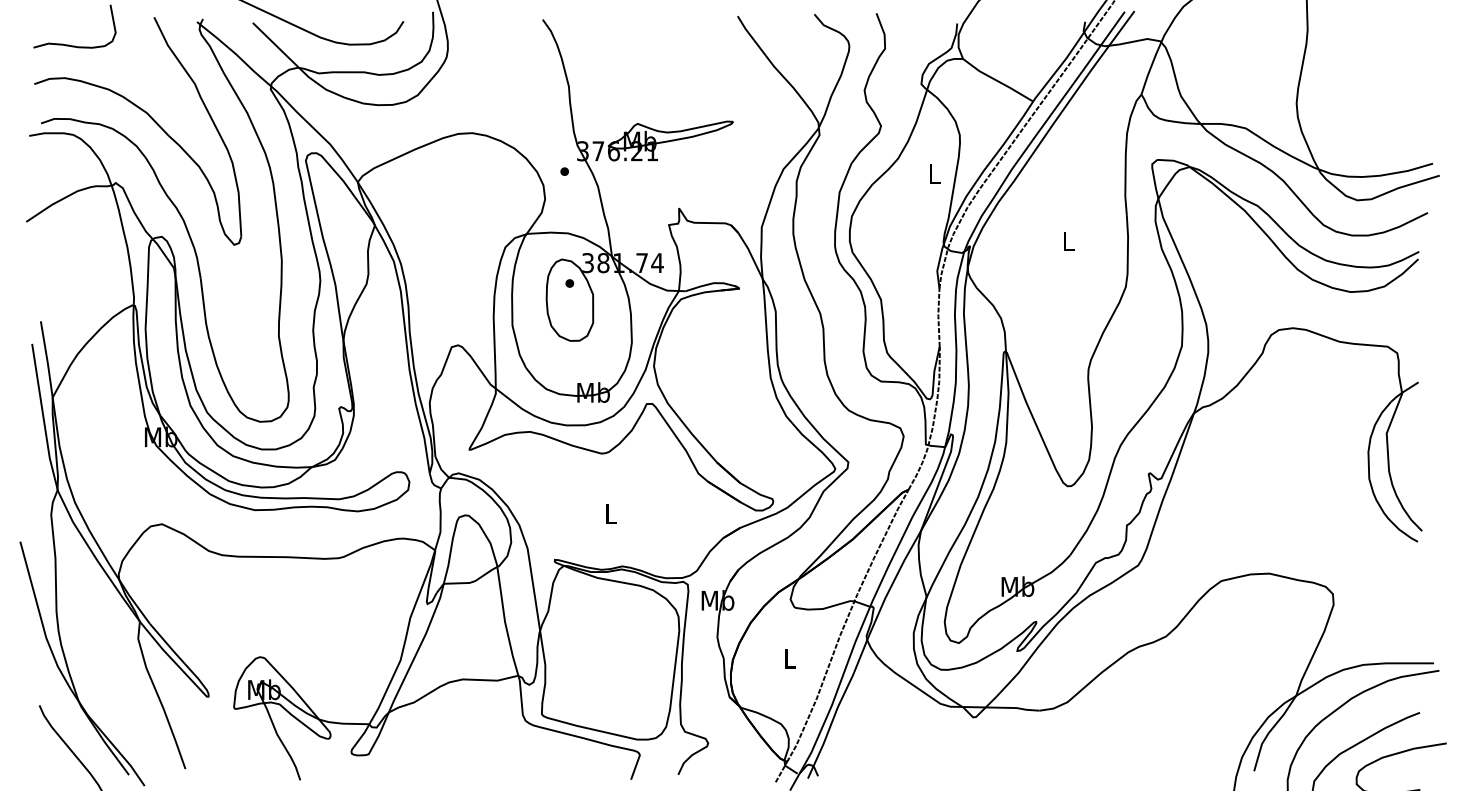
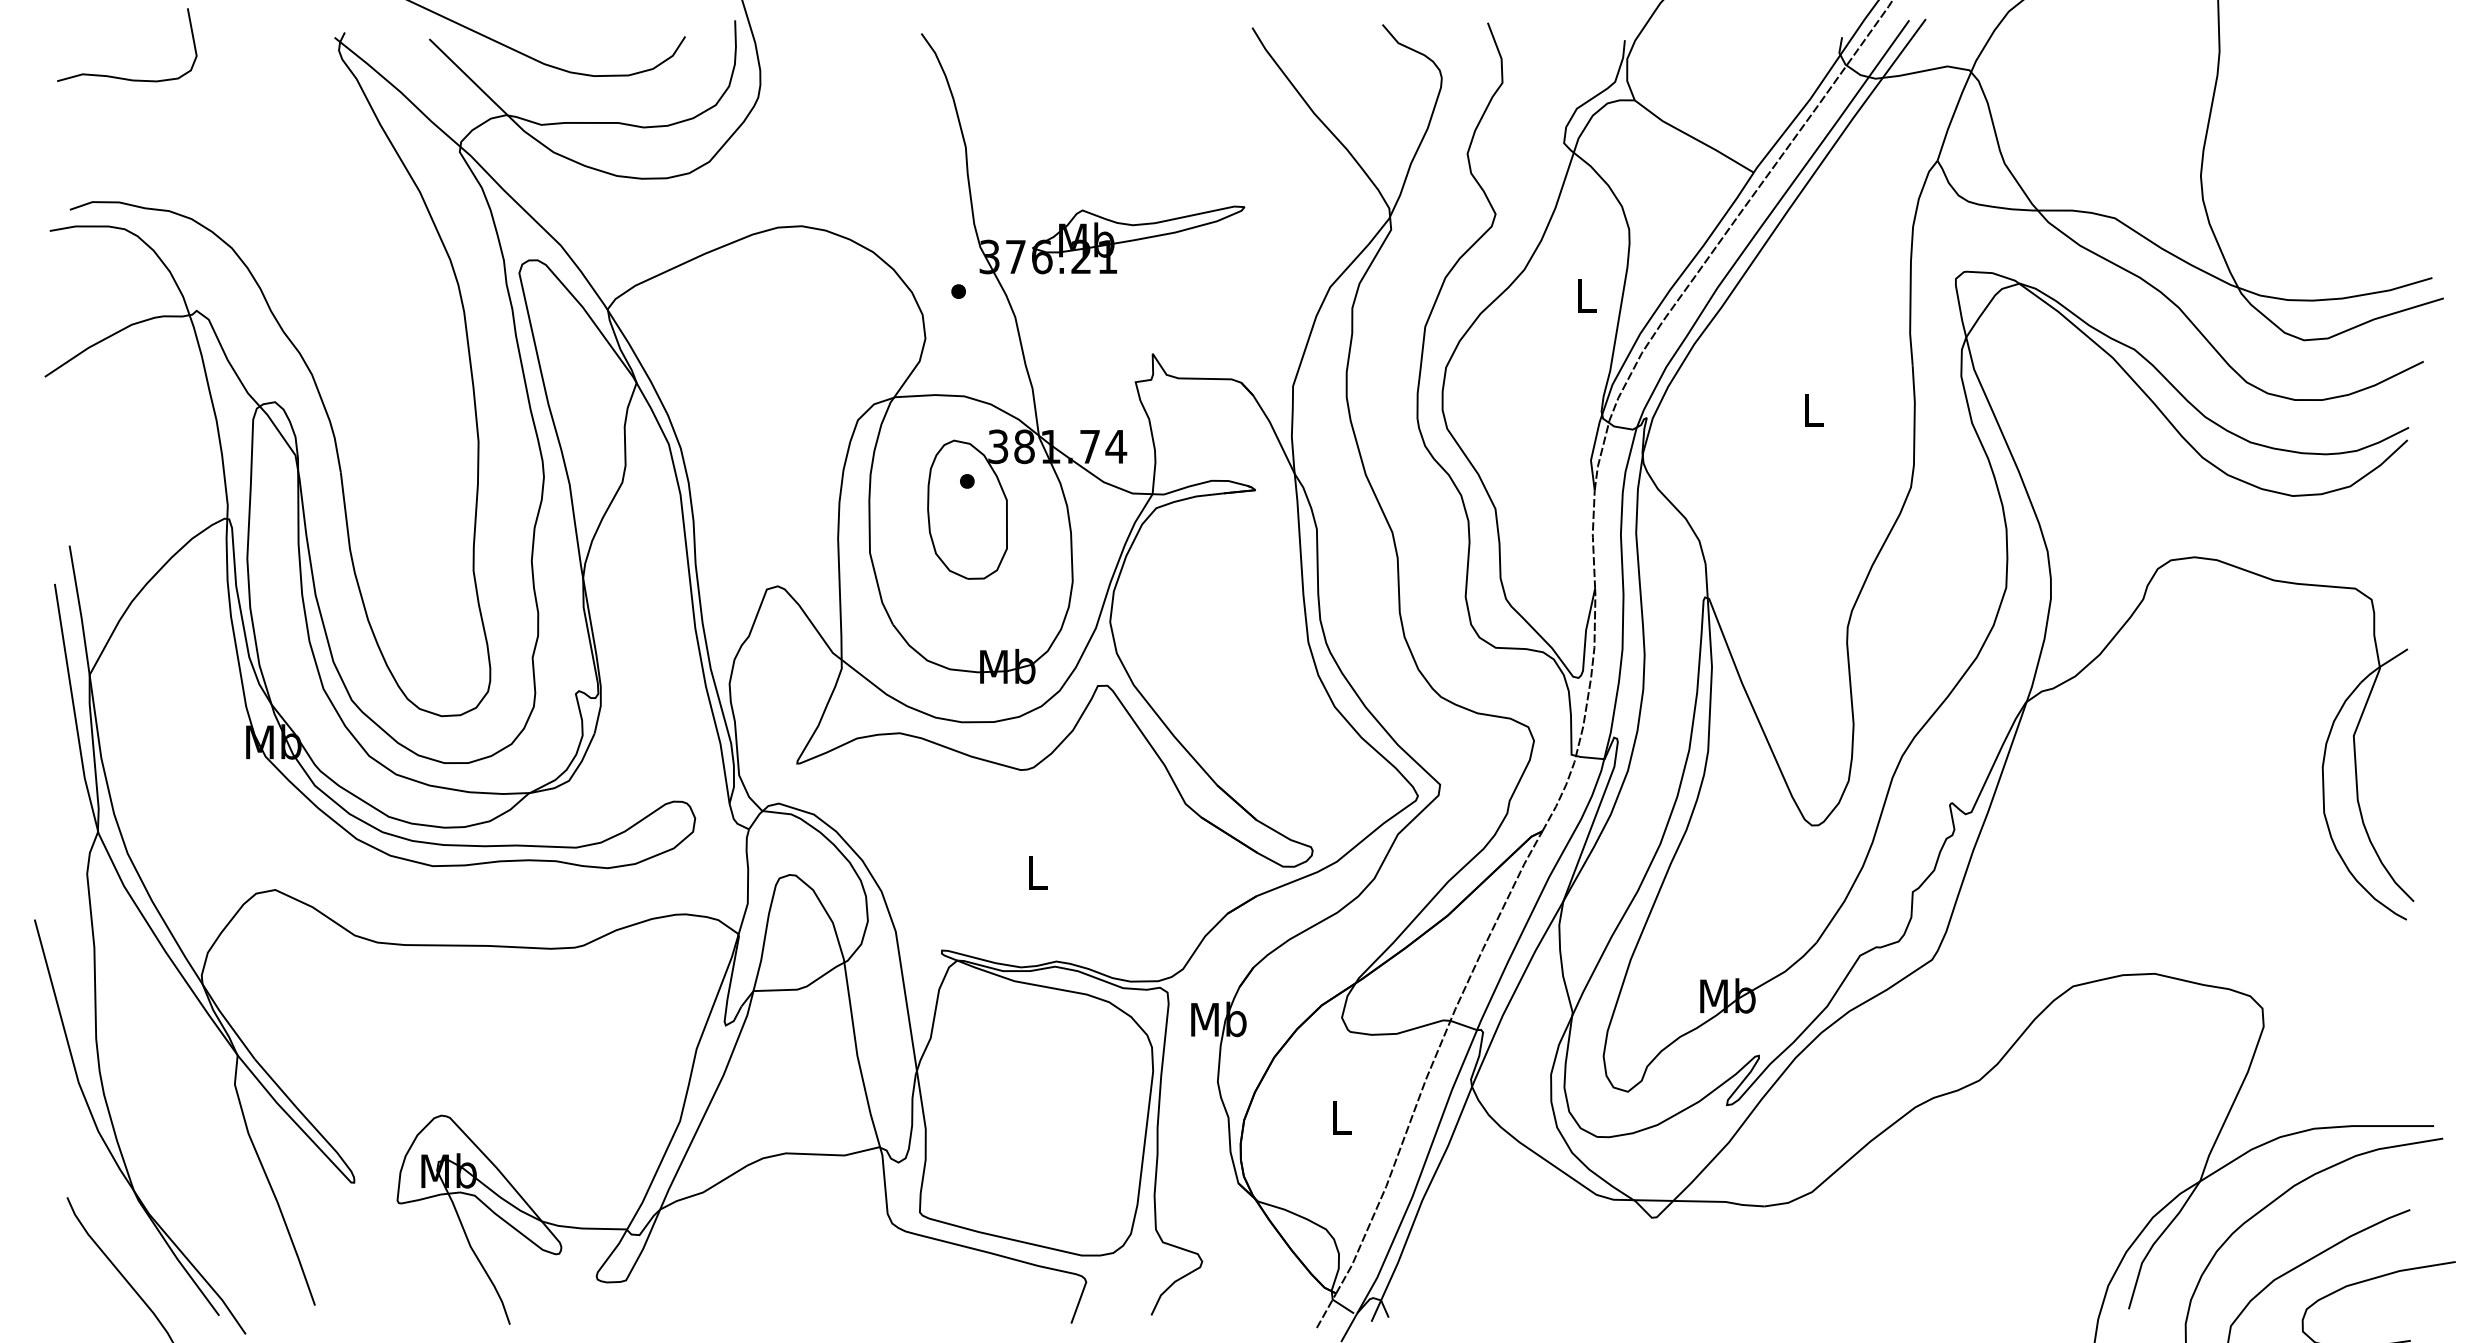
part: (150, 118) -> (255, 201), removed

